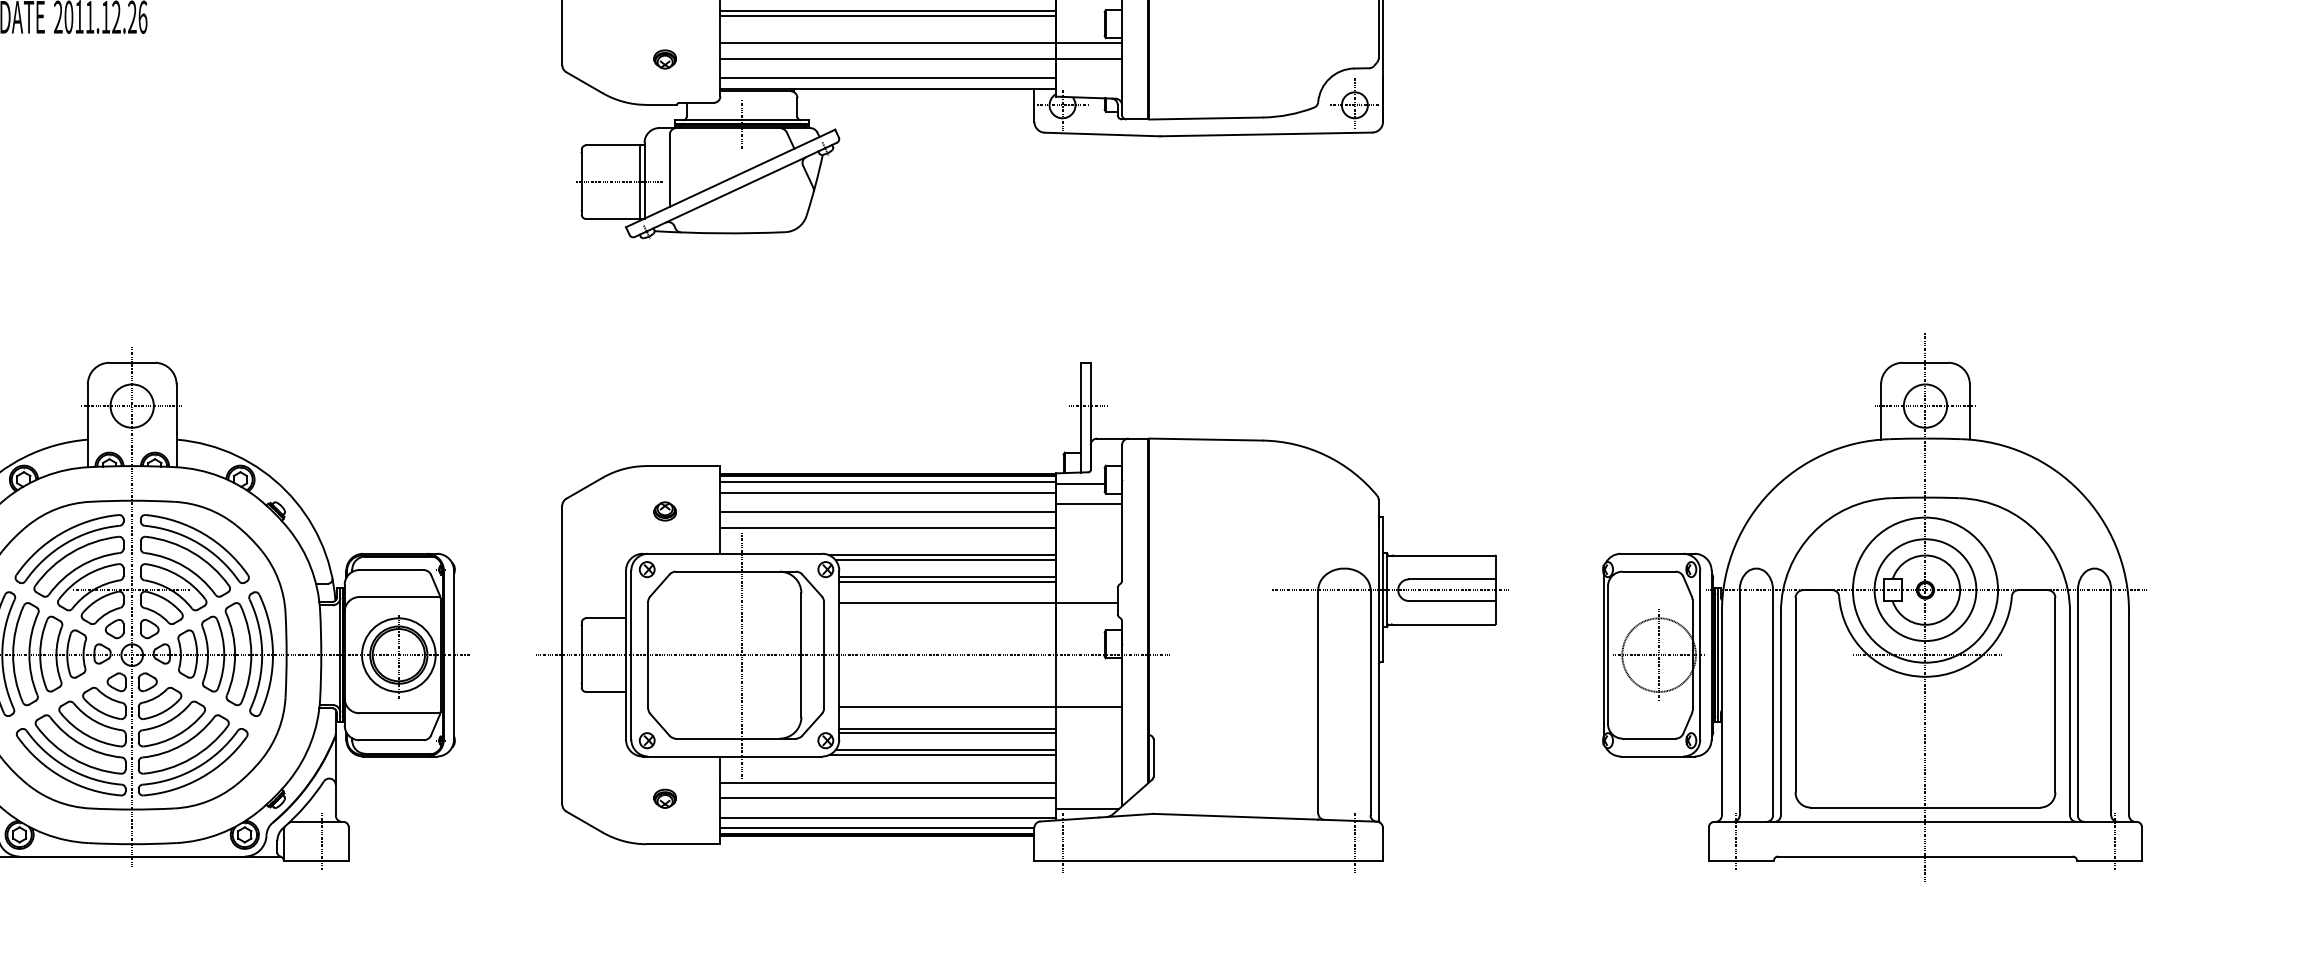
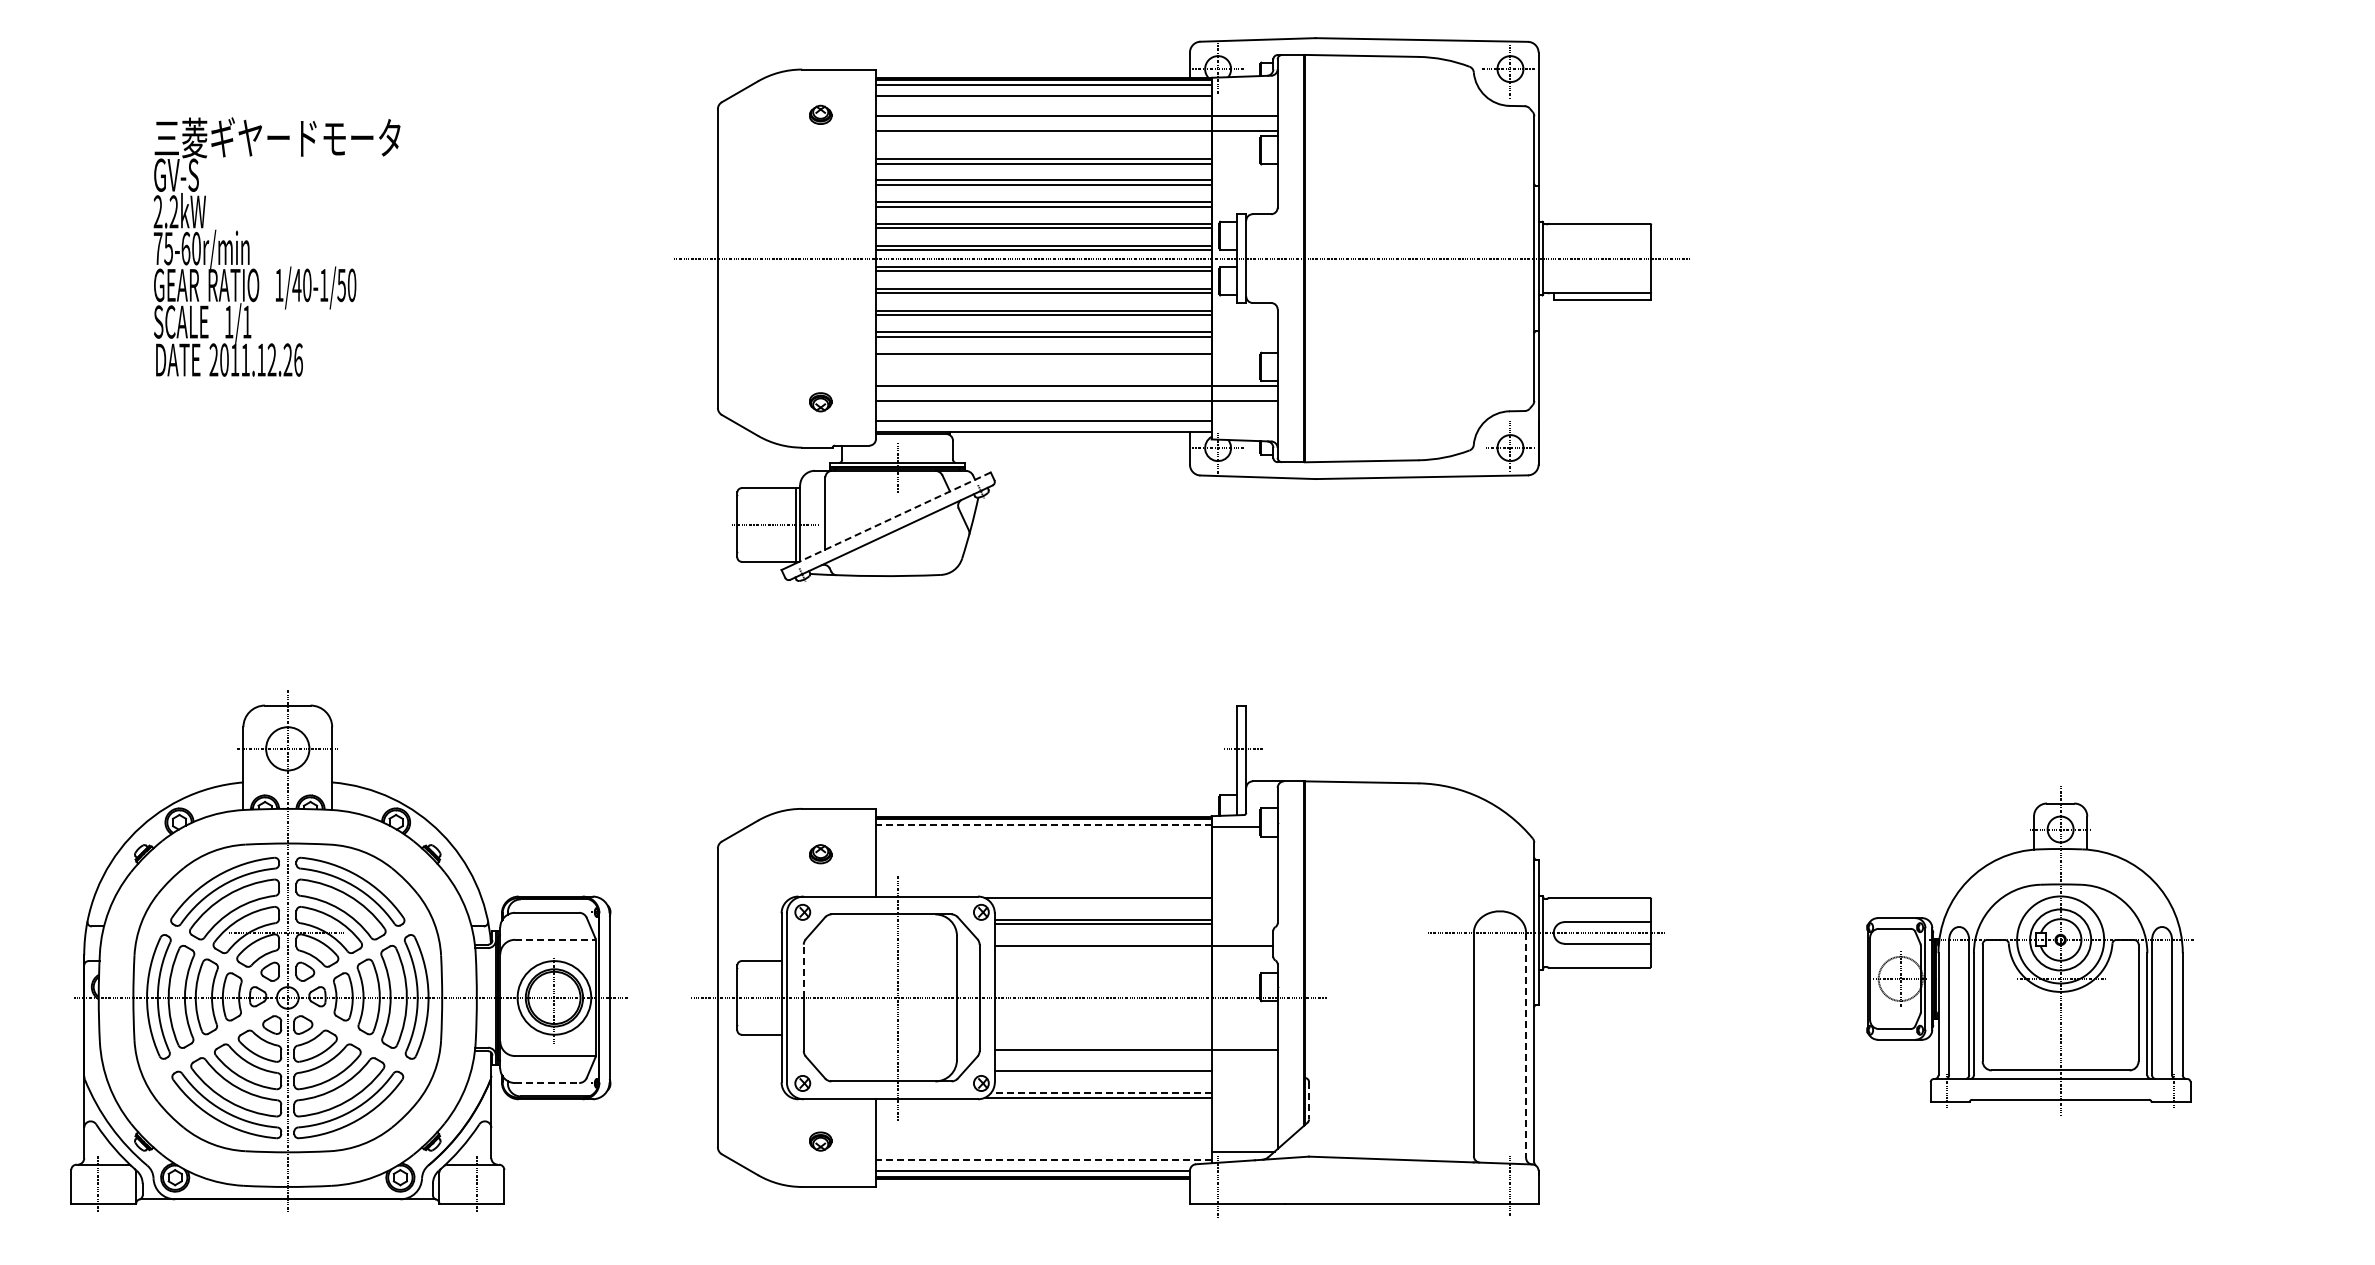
line: (887, 15) -> (1043, 358), removed
line: (739, 174) -> (895, 517), solid -> dashed
line: (887, 481) -> (1043, 824), solid -> dashed
line: (887, 492) -> (1043, 835), removed
line: (1088, 503) -> (1244, 846), removed
line: (887, 512) -> (1043, 855), removed
line: (887, 527) -> (1043, 870), removed
line: (945, 559) -> (1101, 902), removed
line: (399, 596) -> (555, 939), solid -> dashed
part: (1873, 607) -> (2029, 950), size x0.6
line: (647, 628) -> (803, 971), solid -> dashed
line: (1370, 702) -> (1526, 1045), solid -> dashed
line: (946, 733) -> (1102, 1076), removed
line: (391, 740) -> (547, 1083), solid -> dashed
line: (944, 750) -> (1100, 1093), solid -> dashed
line: (1153, 757) -> (1309, 1100), solid -> dashed
line: (887, 782) -> (1043, 1125), removed
line: (887, 797) -> (1043, 1140), removed
line: (887, 817) -> (1043, 1160), solid -> dashed

